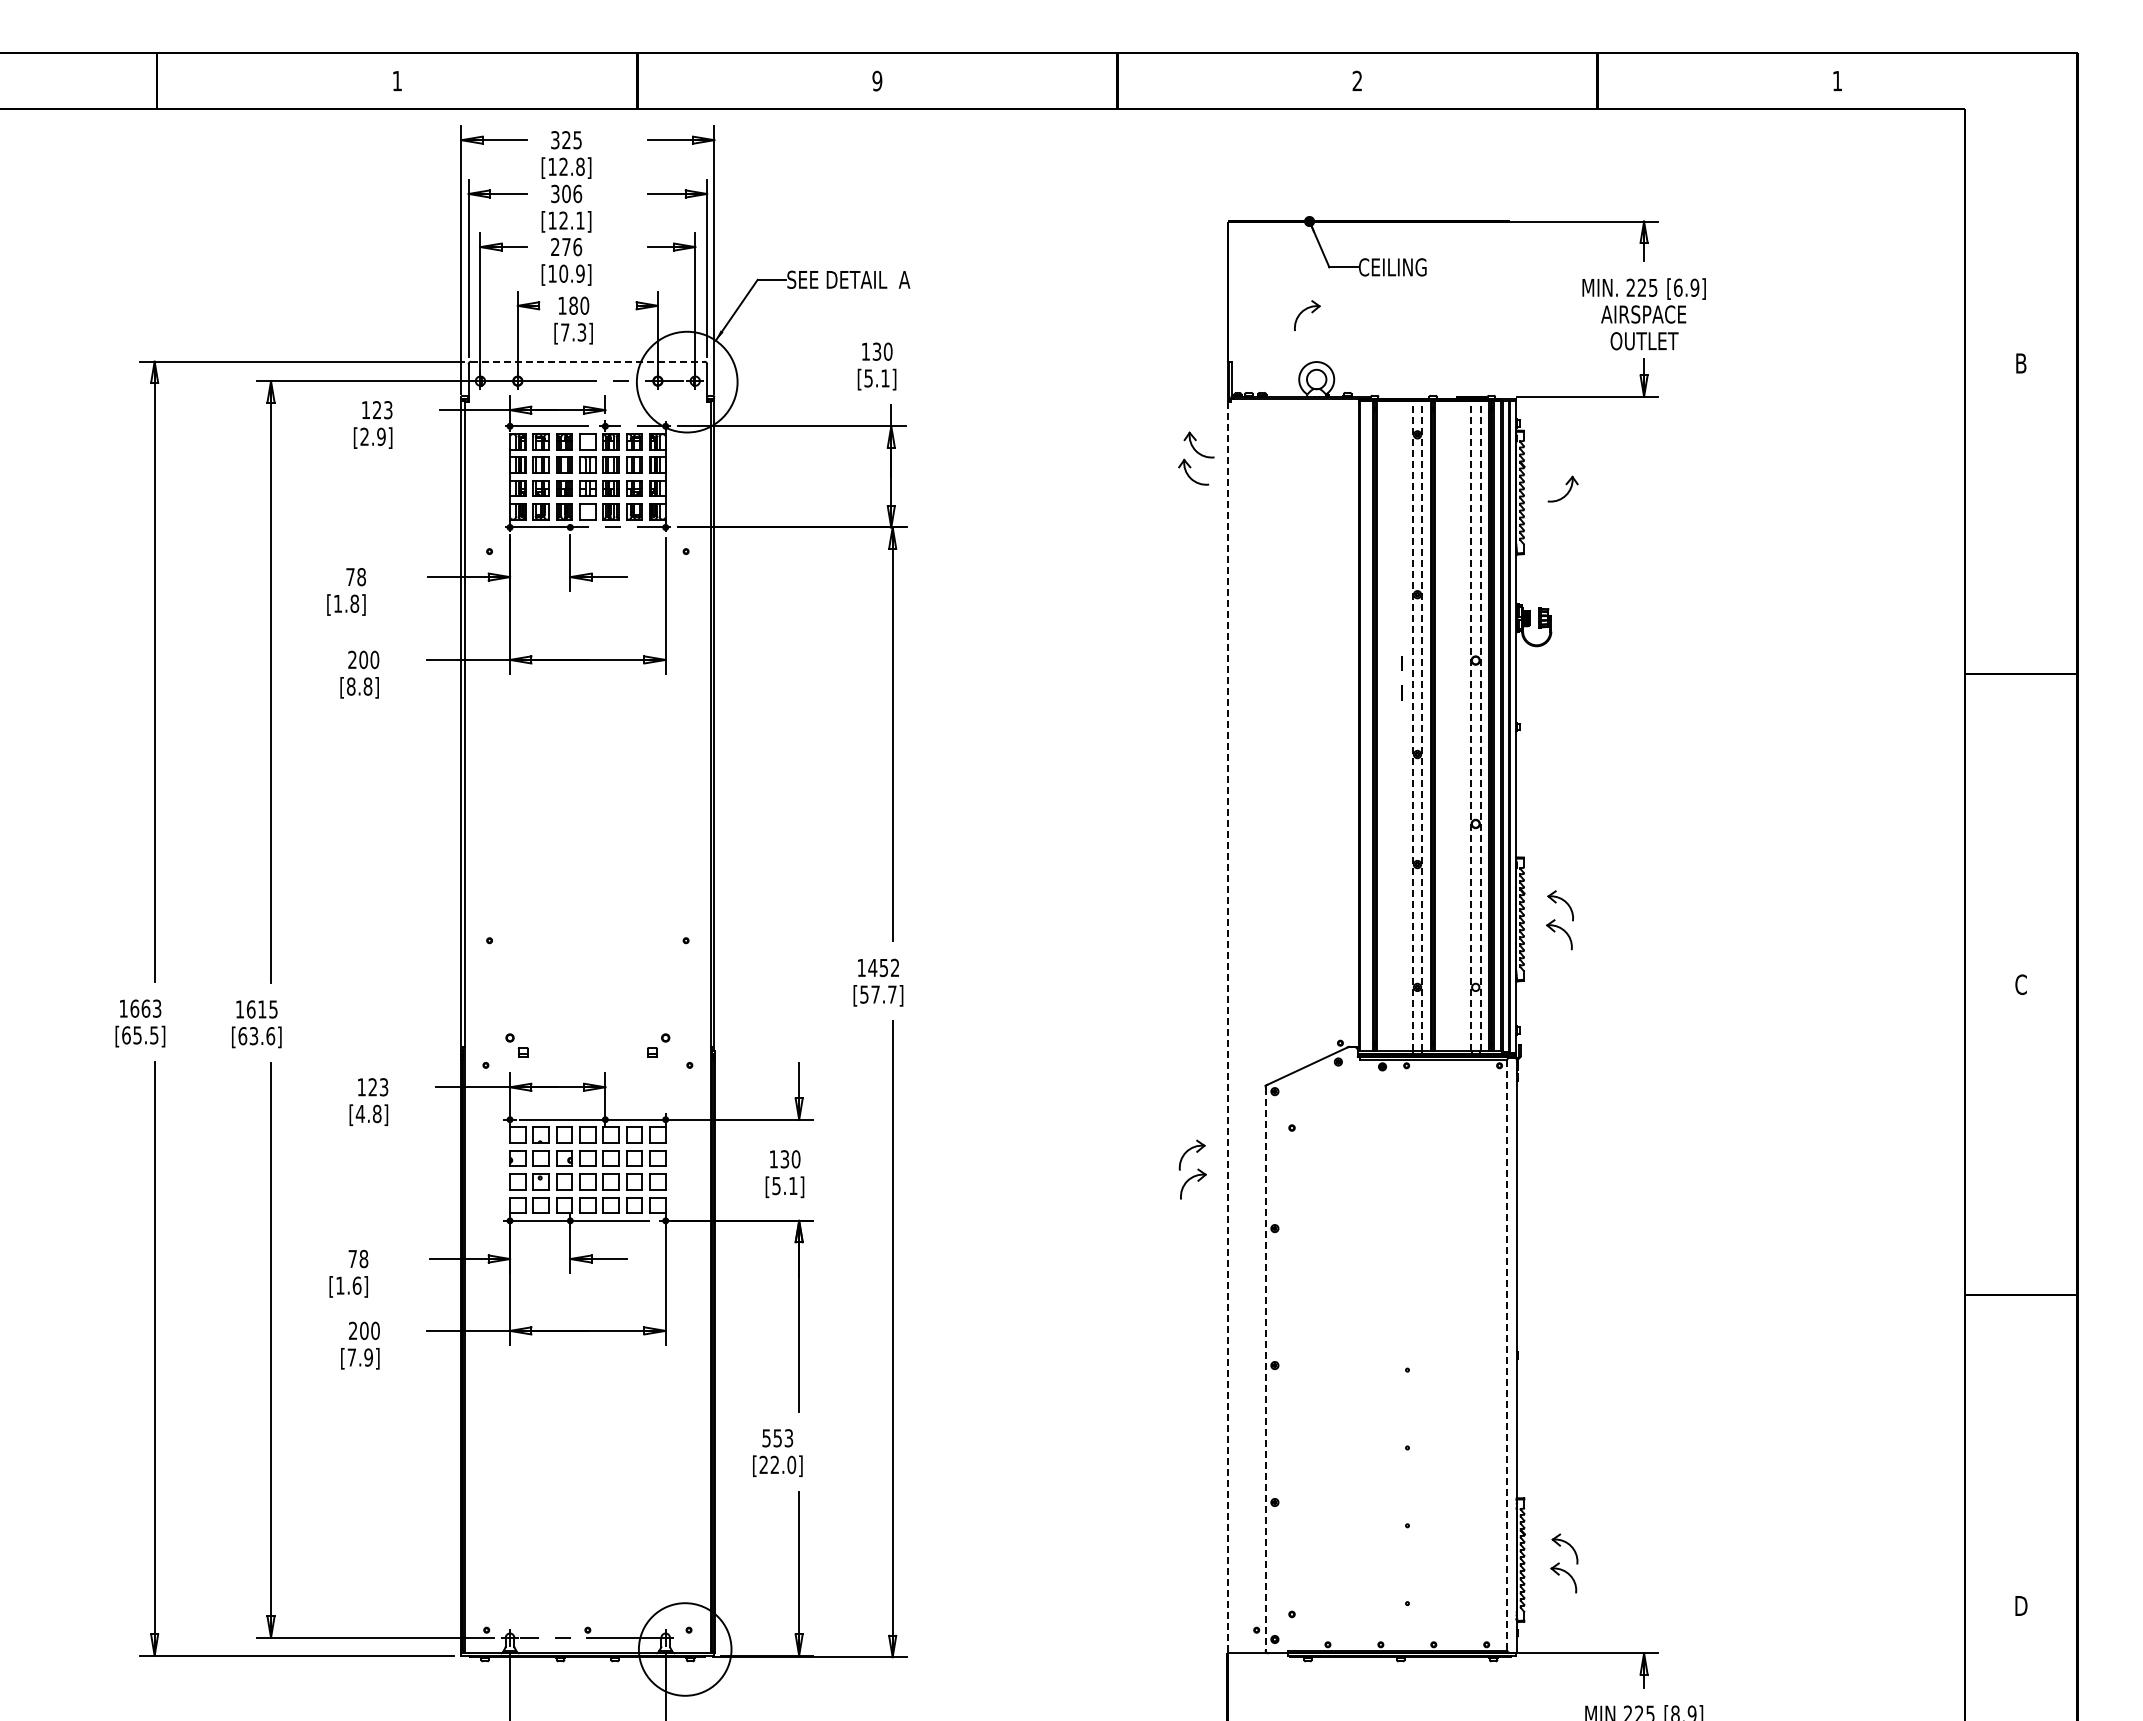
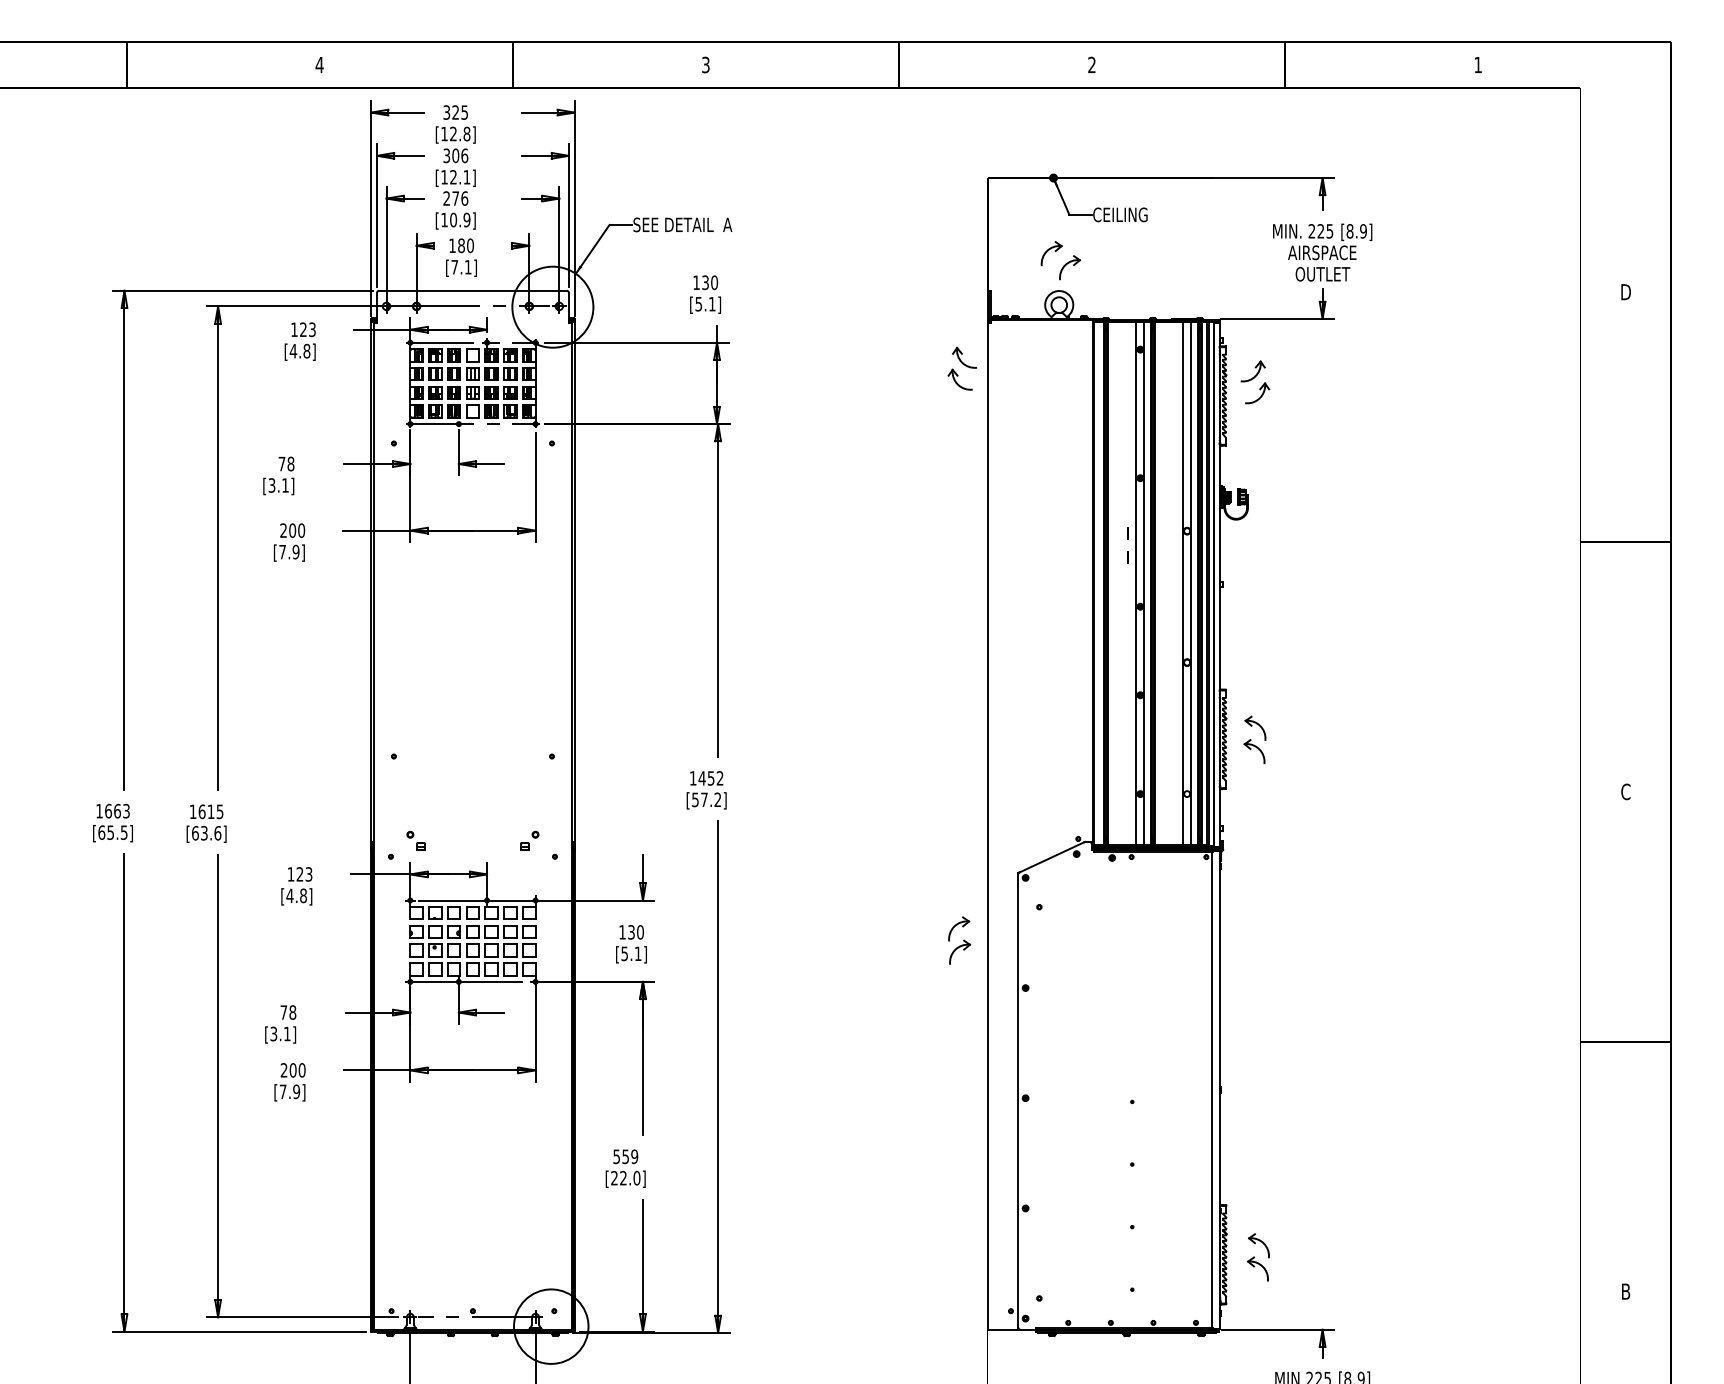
text: (877, 80) -> (705, 64), 9 -> 3
text: (397, 81) -> (319, 65), 1 -> 4
text: (1678, 287) -> (1350, 231), [6.9] -> [8.9]
text: (581, 332) -> (467, 267), [7.3] -> [7.1]
part: (1329, 332) -> (1069, 267), added
line: (587, 361) -> (472, 290), dashed -> solid
text: (2021, 363) -> (1626, 292), B -> D
text: (372, 436) -> (299, 350), [2.9] -> [4.8]
part: (1557, 461) -> (1252, 371), added
text: (346, 603) -> (278, 485), [1.8] -> [3.1]
text: (359, 686) -> (289, 552), [8.8] -> [7.9]
line: (1412, 725) -> (1136, 583), dashed -> solid
line: (1422, 725) -> (1144, 583), dashed -> solid
line: (1470, 725) -> (1182, 583), dashed -> solid
line: (1480, 725) -> (1190, 583), dashed -> solid
text: (892, 994) -> (718, 799), [57.7] -> [57.2]
line: (1227, 1027) -> (987, 826), dashed -> solid
text: (348, 1285) -> (280, 1033), [1.6] -> [3.1]
line: (1507, 1355) -> (1212, 1090), dashed -> solid
line: (1265, 1369) -> (1018, 1101), dashed -> solid
text: (788, 1438) -> (634, 1156), 553 -> 559
text: (2021, 1605) -> (1626, 1291), D -> B

